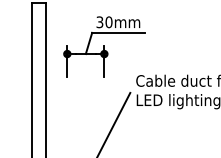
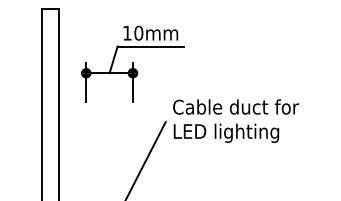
text: (100, 21) -> (127, 32), 30mm -> 10mm

